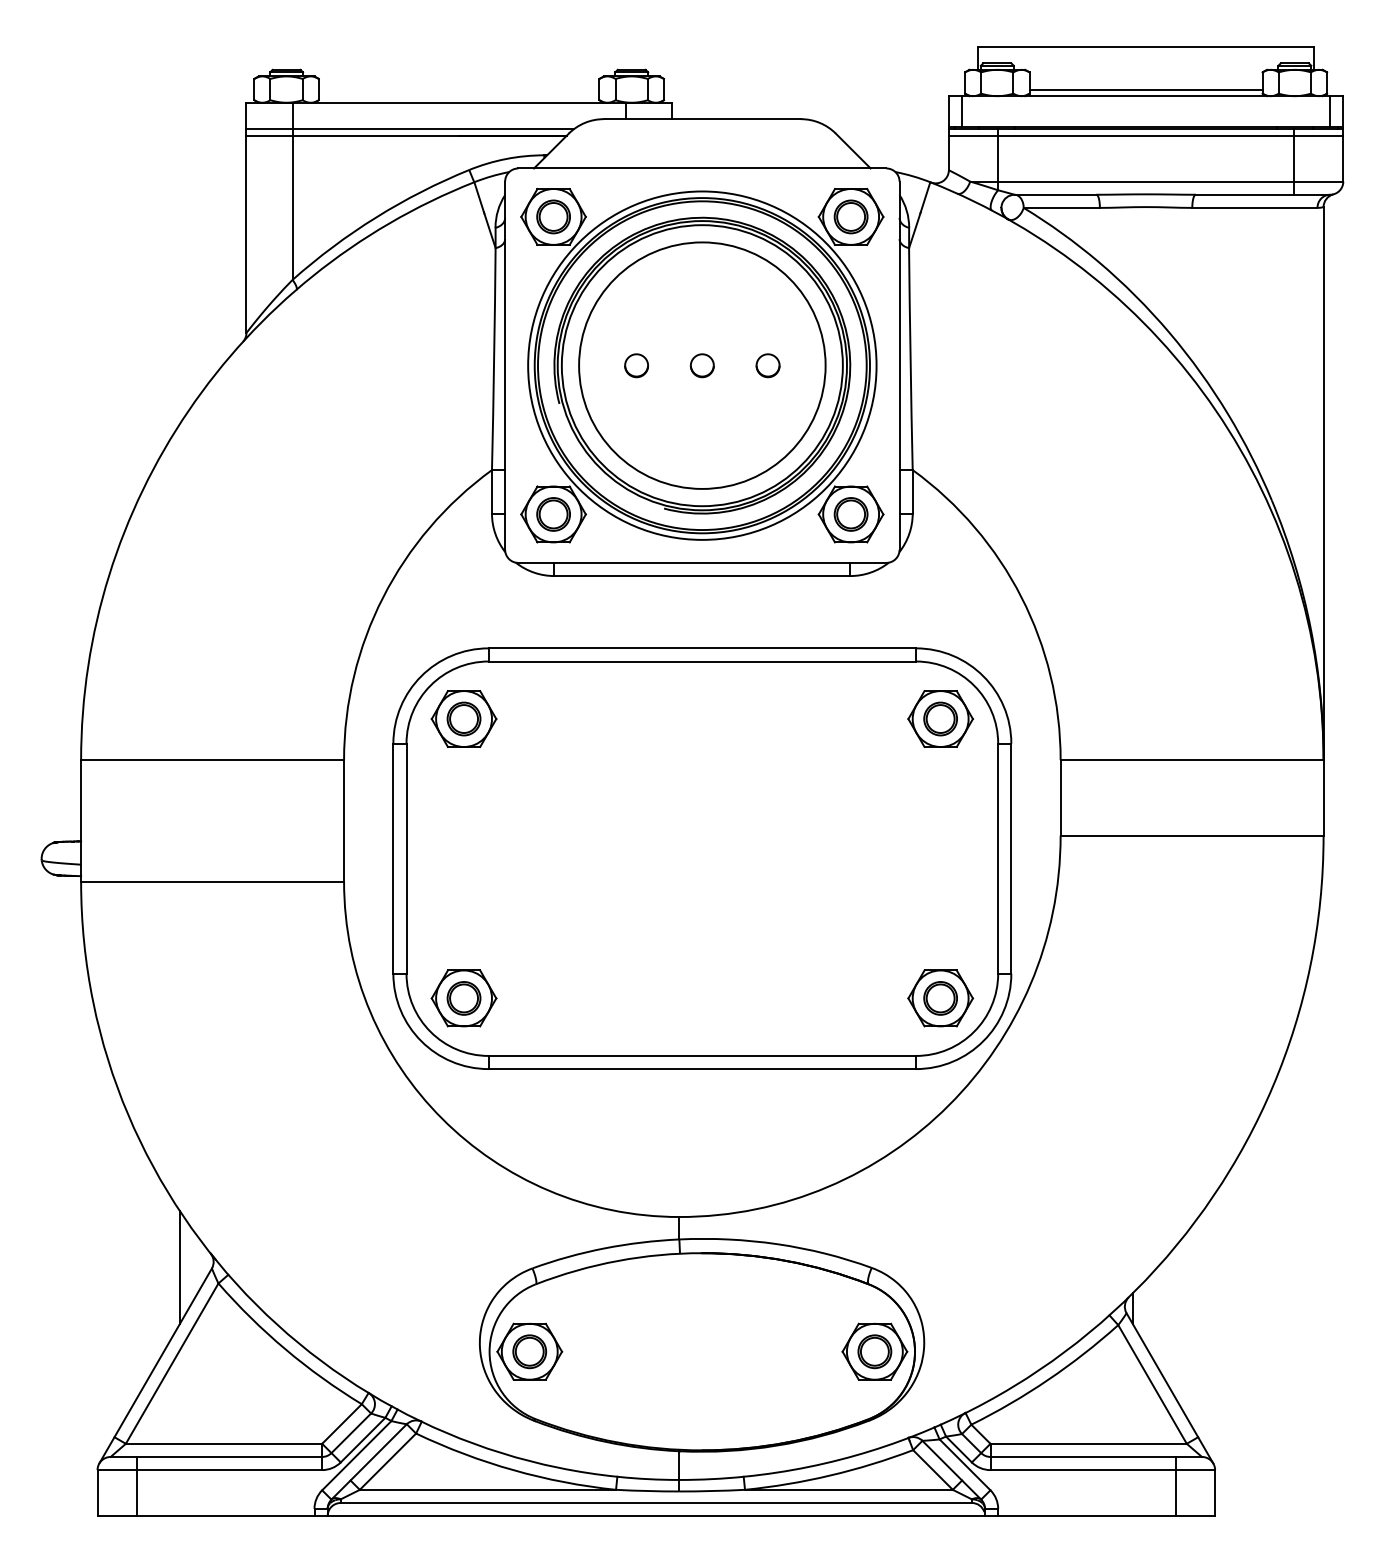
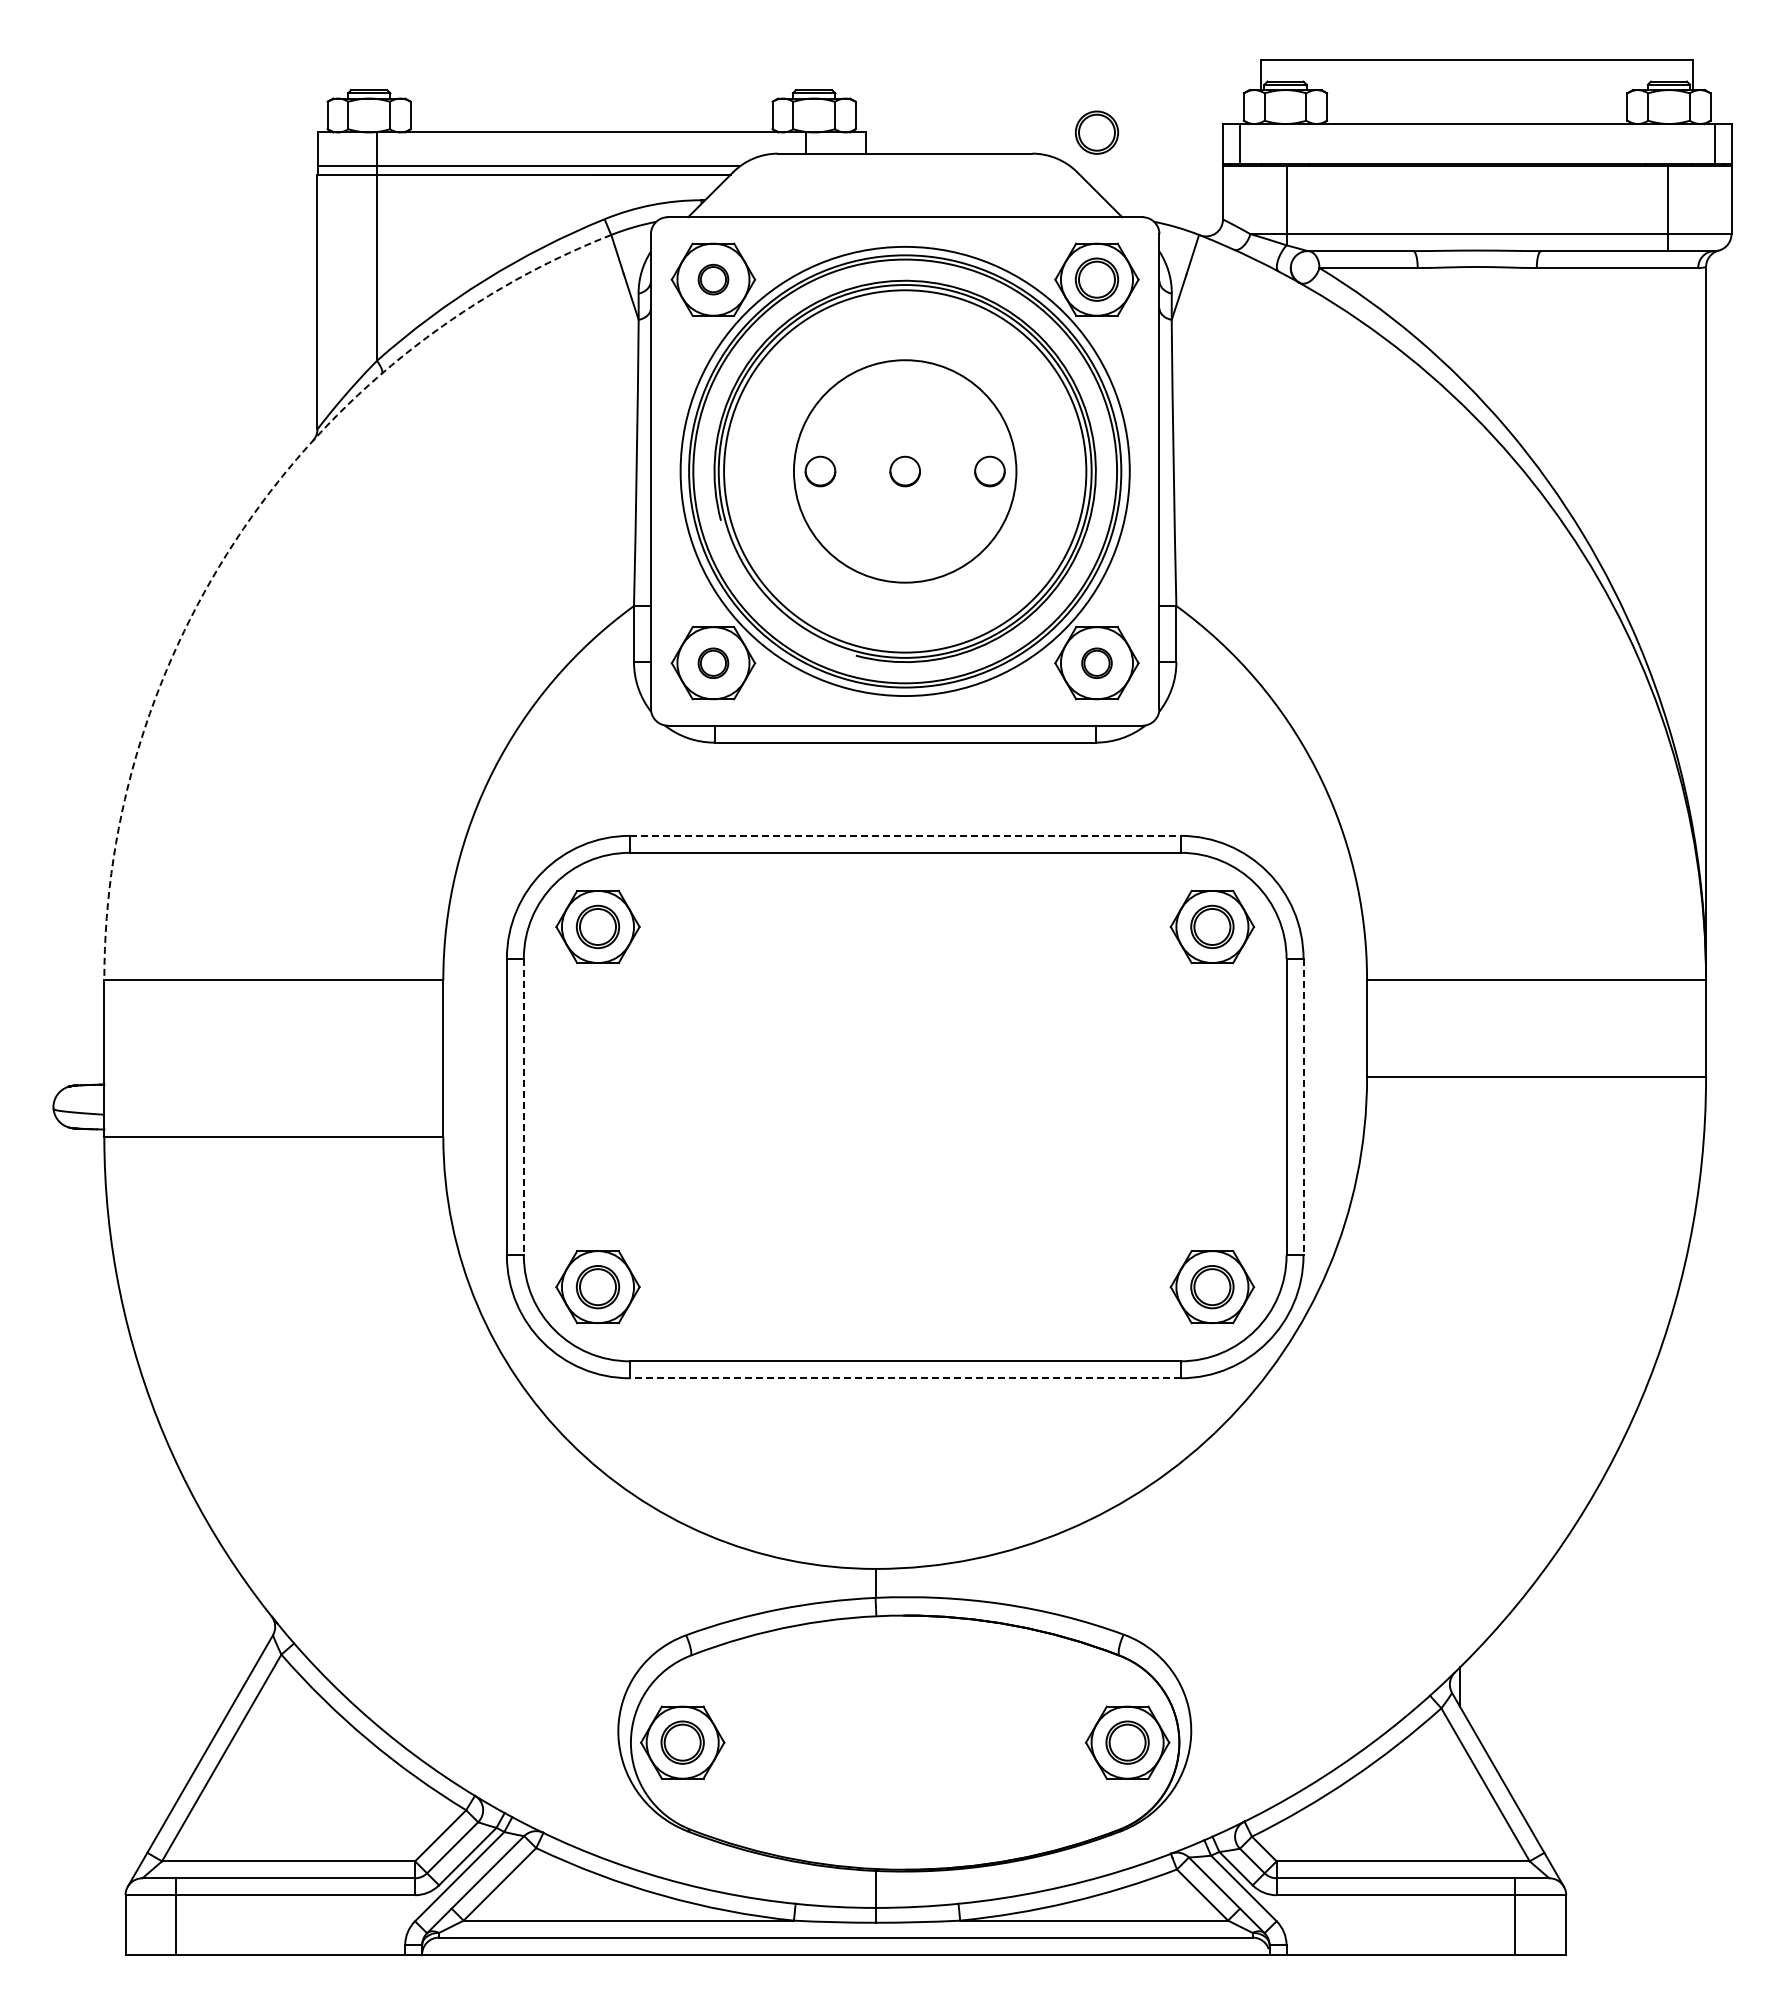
line: (1146, 89) -> (1477, 115), removed
part: (850, 102) -> (1096, 132), added
line: (1146, 135) -> (1477, 174), removed
part: (553, 216) -> (713, 279), size x0.7
circle: (702, 365) -> (905, 471), size x0.7
arc: (189, 410) -> (243, 529), solid -> dashed
part: (553, 514) -> (713, 663), size x0.7
part: (850, 514) -> (1096, 663), size x0.7
line: (702, 648) -> (905, 835), solid -> dashed
line: (406, 859) -> (523, 1107), solid -> dashed
line: (1011, 859) -> (1303, 1107), solid -> dashed
line: (701, 1069) -> (904, 1378), solid -> dashed
line: (179, 1267) -> (231, 1633), removed

